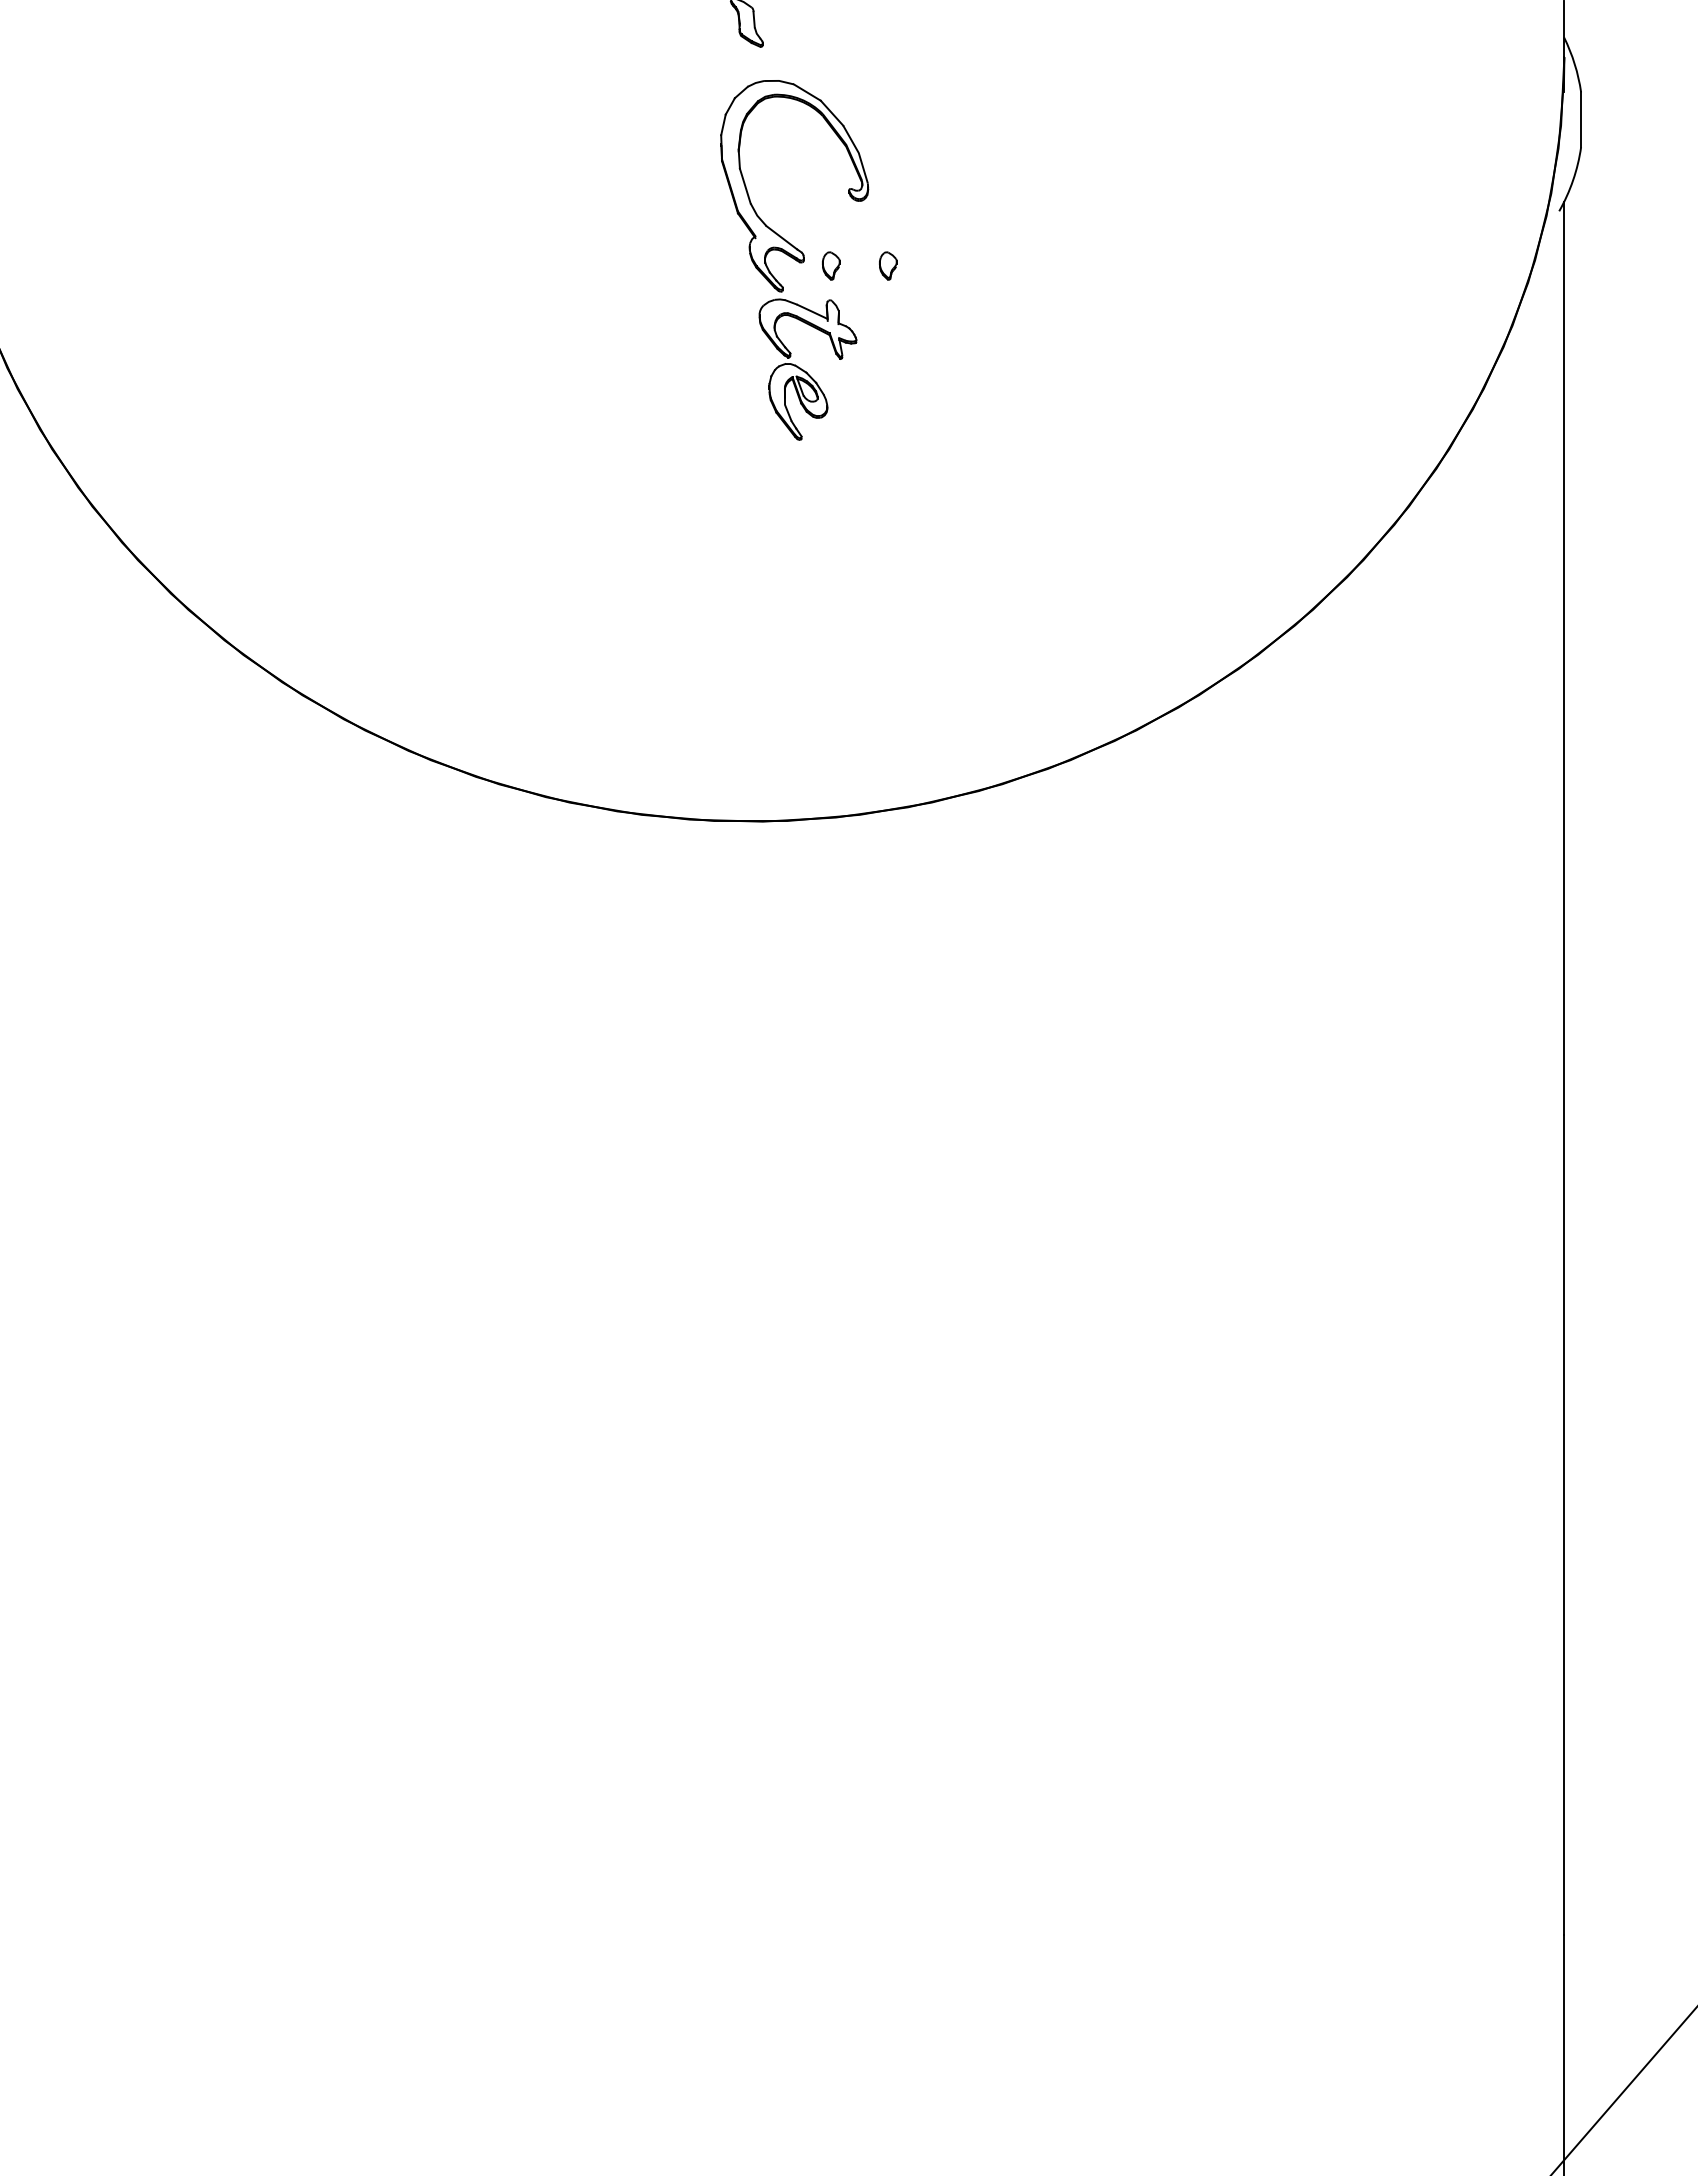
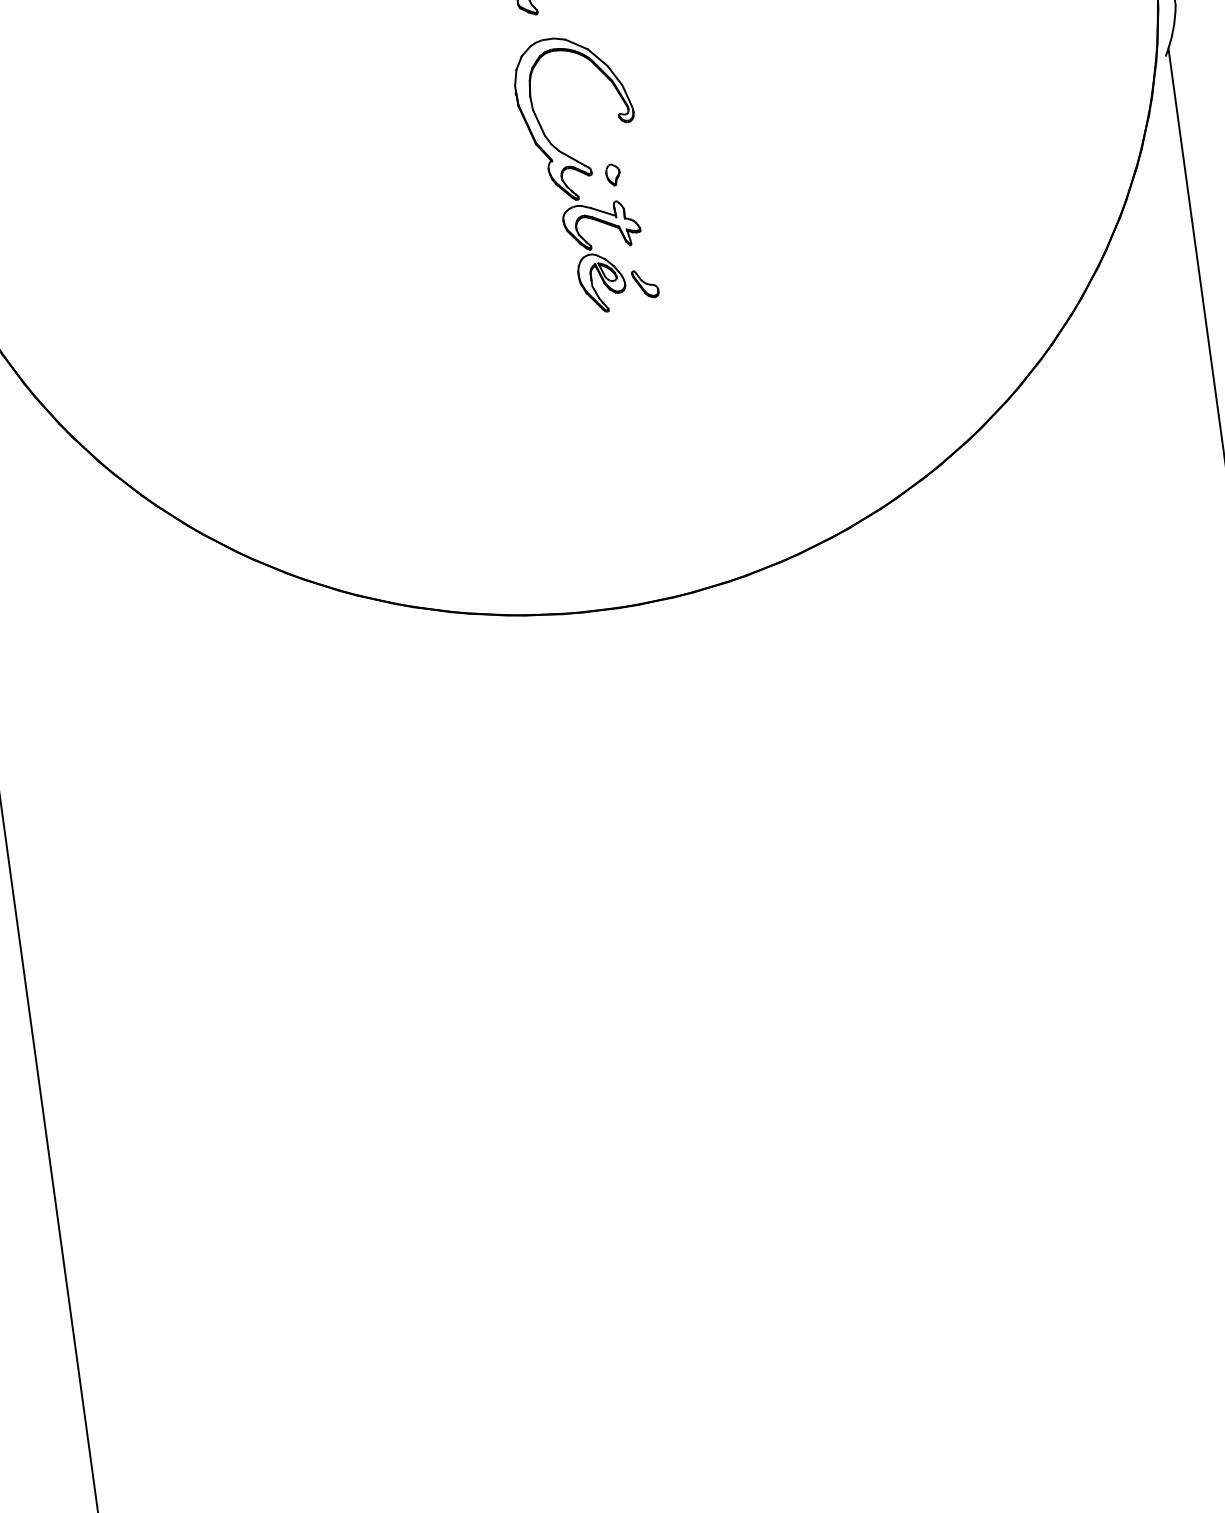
part: (888, 265) -> (657, 168), removed
part: (853, 411) -> (645, 284), added

